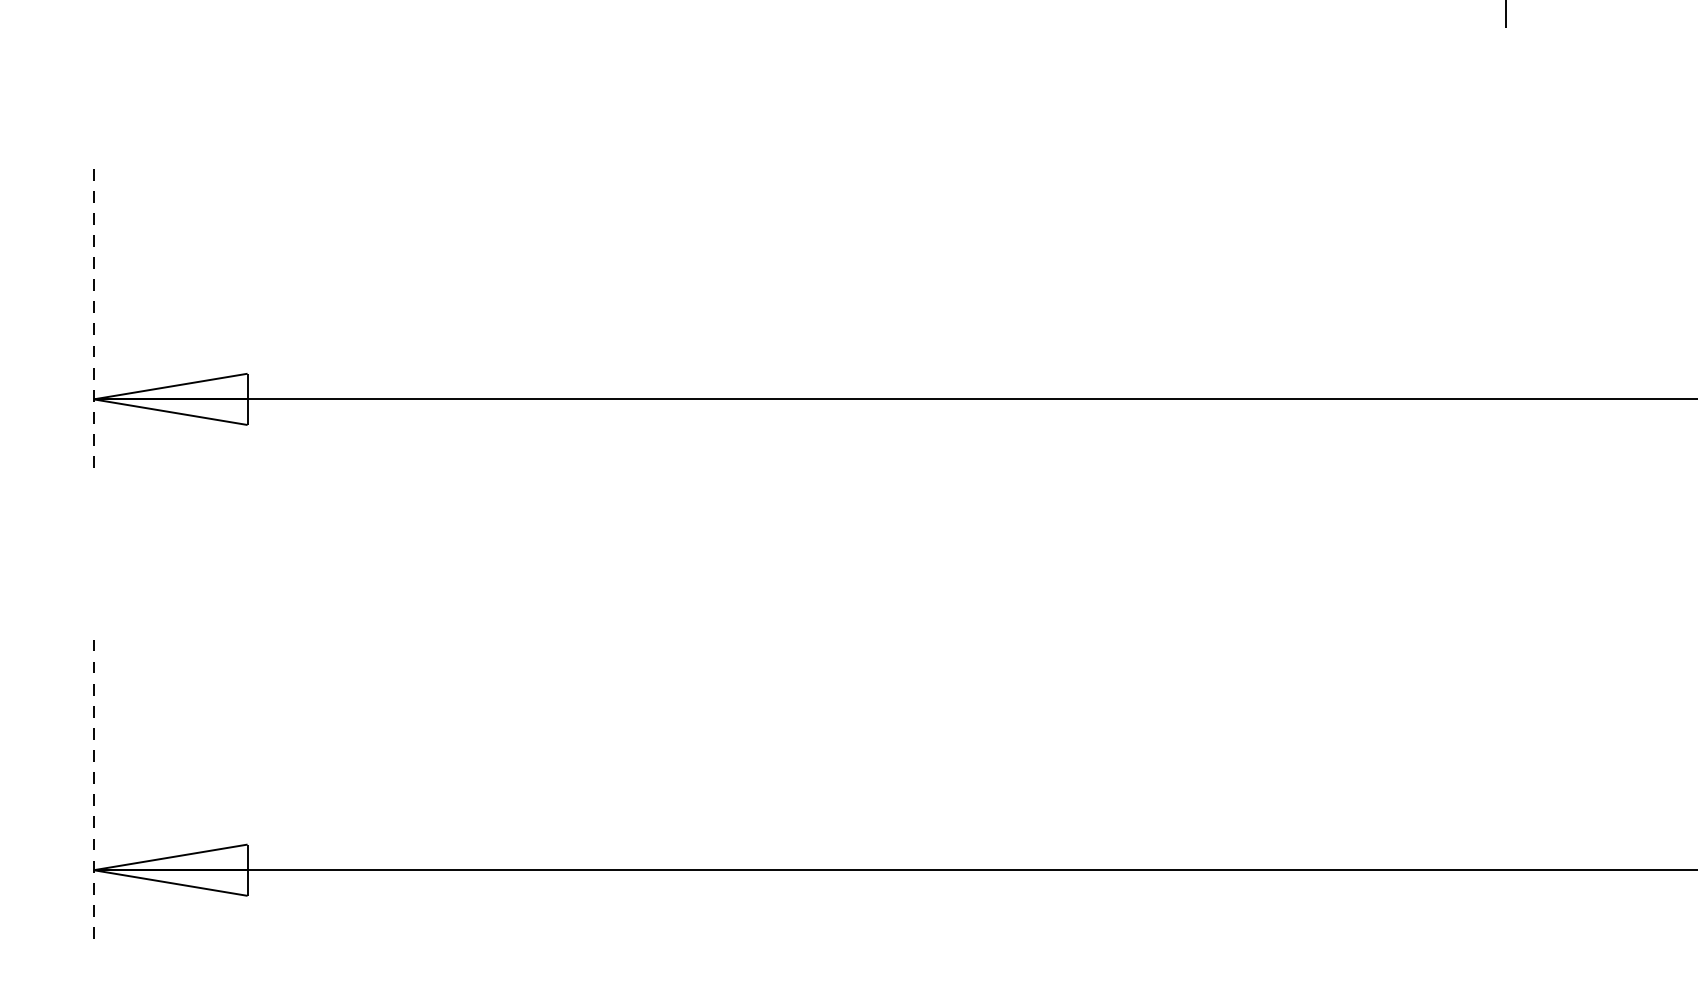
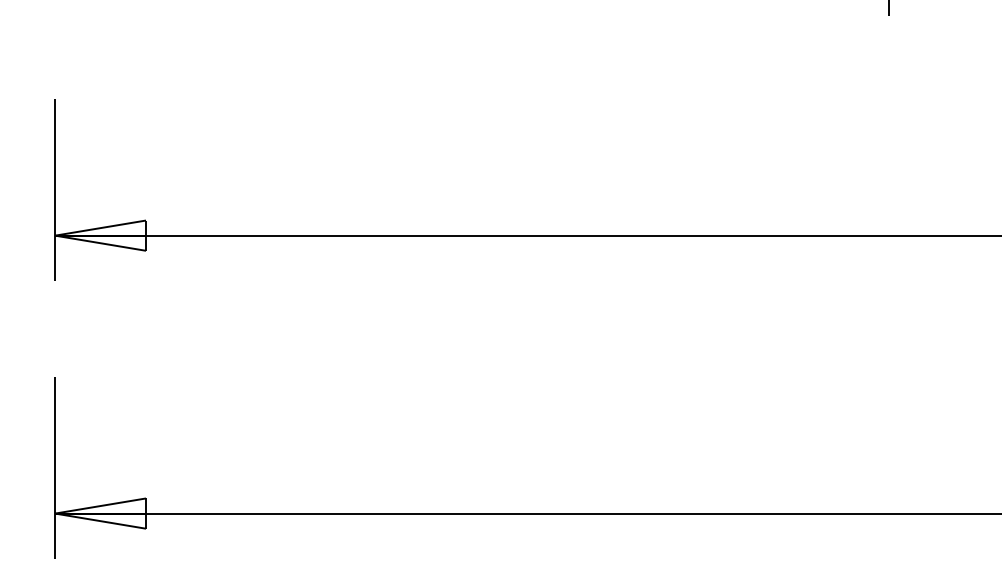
line: (94, 322) -> (55, 190), dashed -> solid
line: (94, 793) -> (55, 468), dashed -> solid

